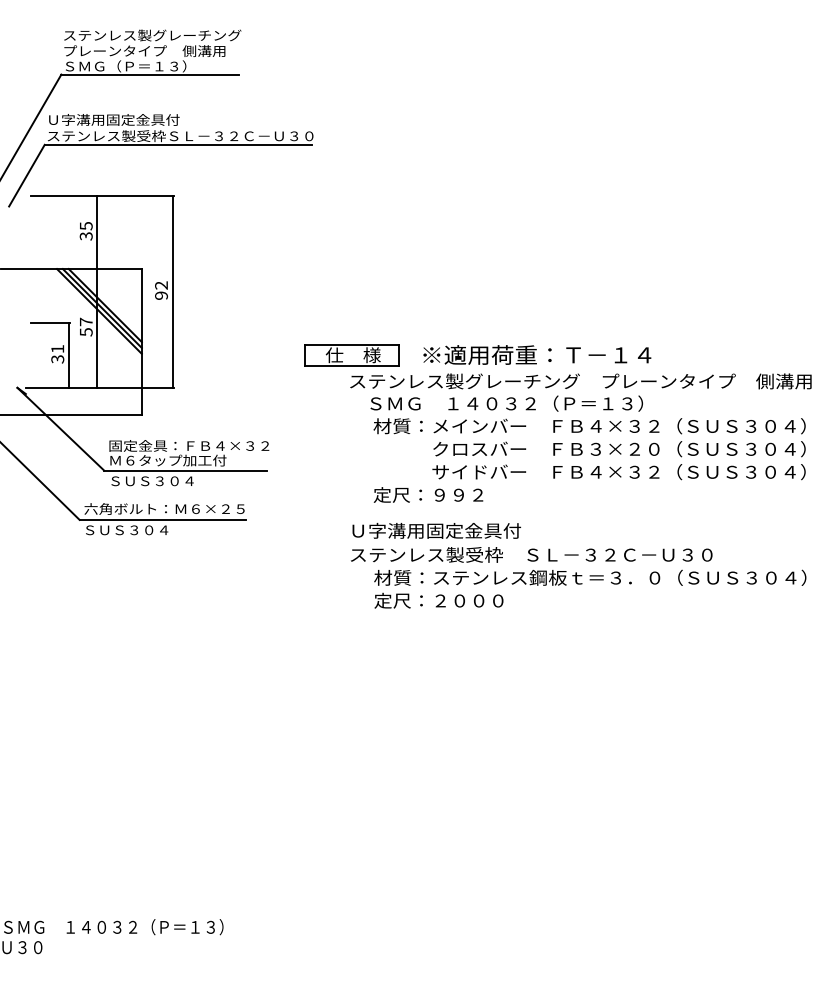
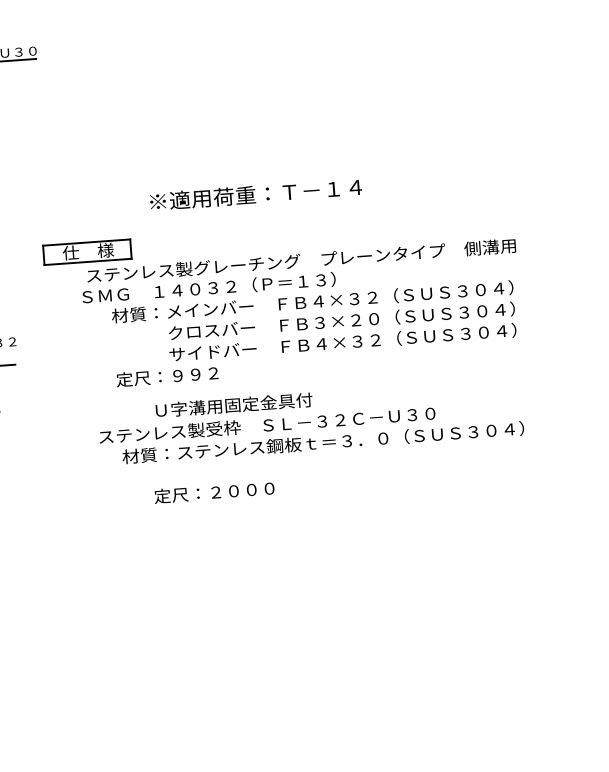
text: (537, 354) -> (256, 194), moved
text: (506, 403) -> (208, 288), moved
text: (436, 530) -> (233, 404), moved
text: (438, 600) -> (214, 492), moved

